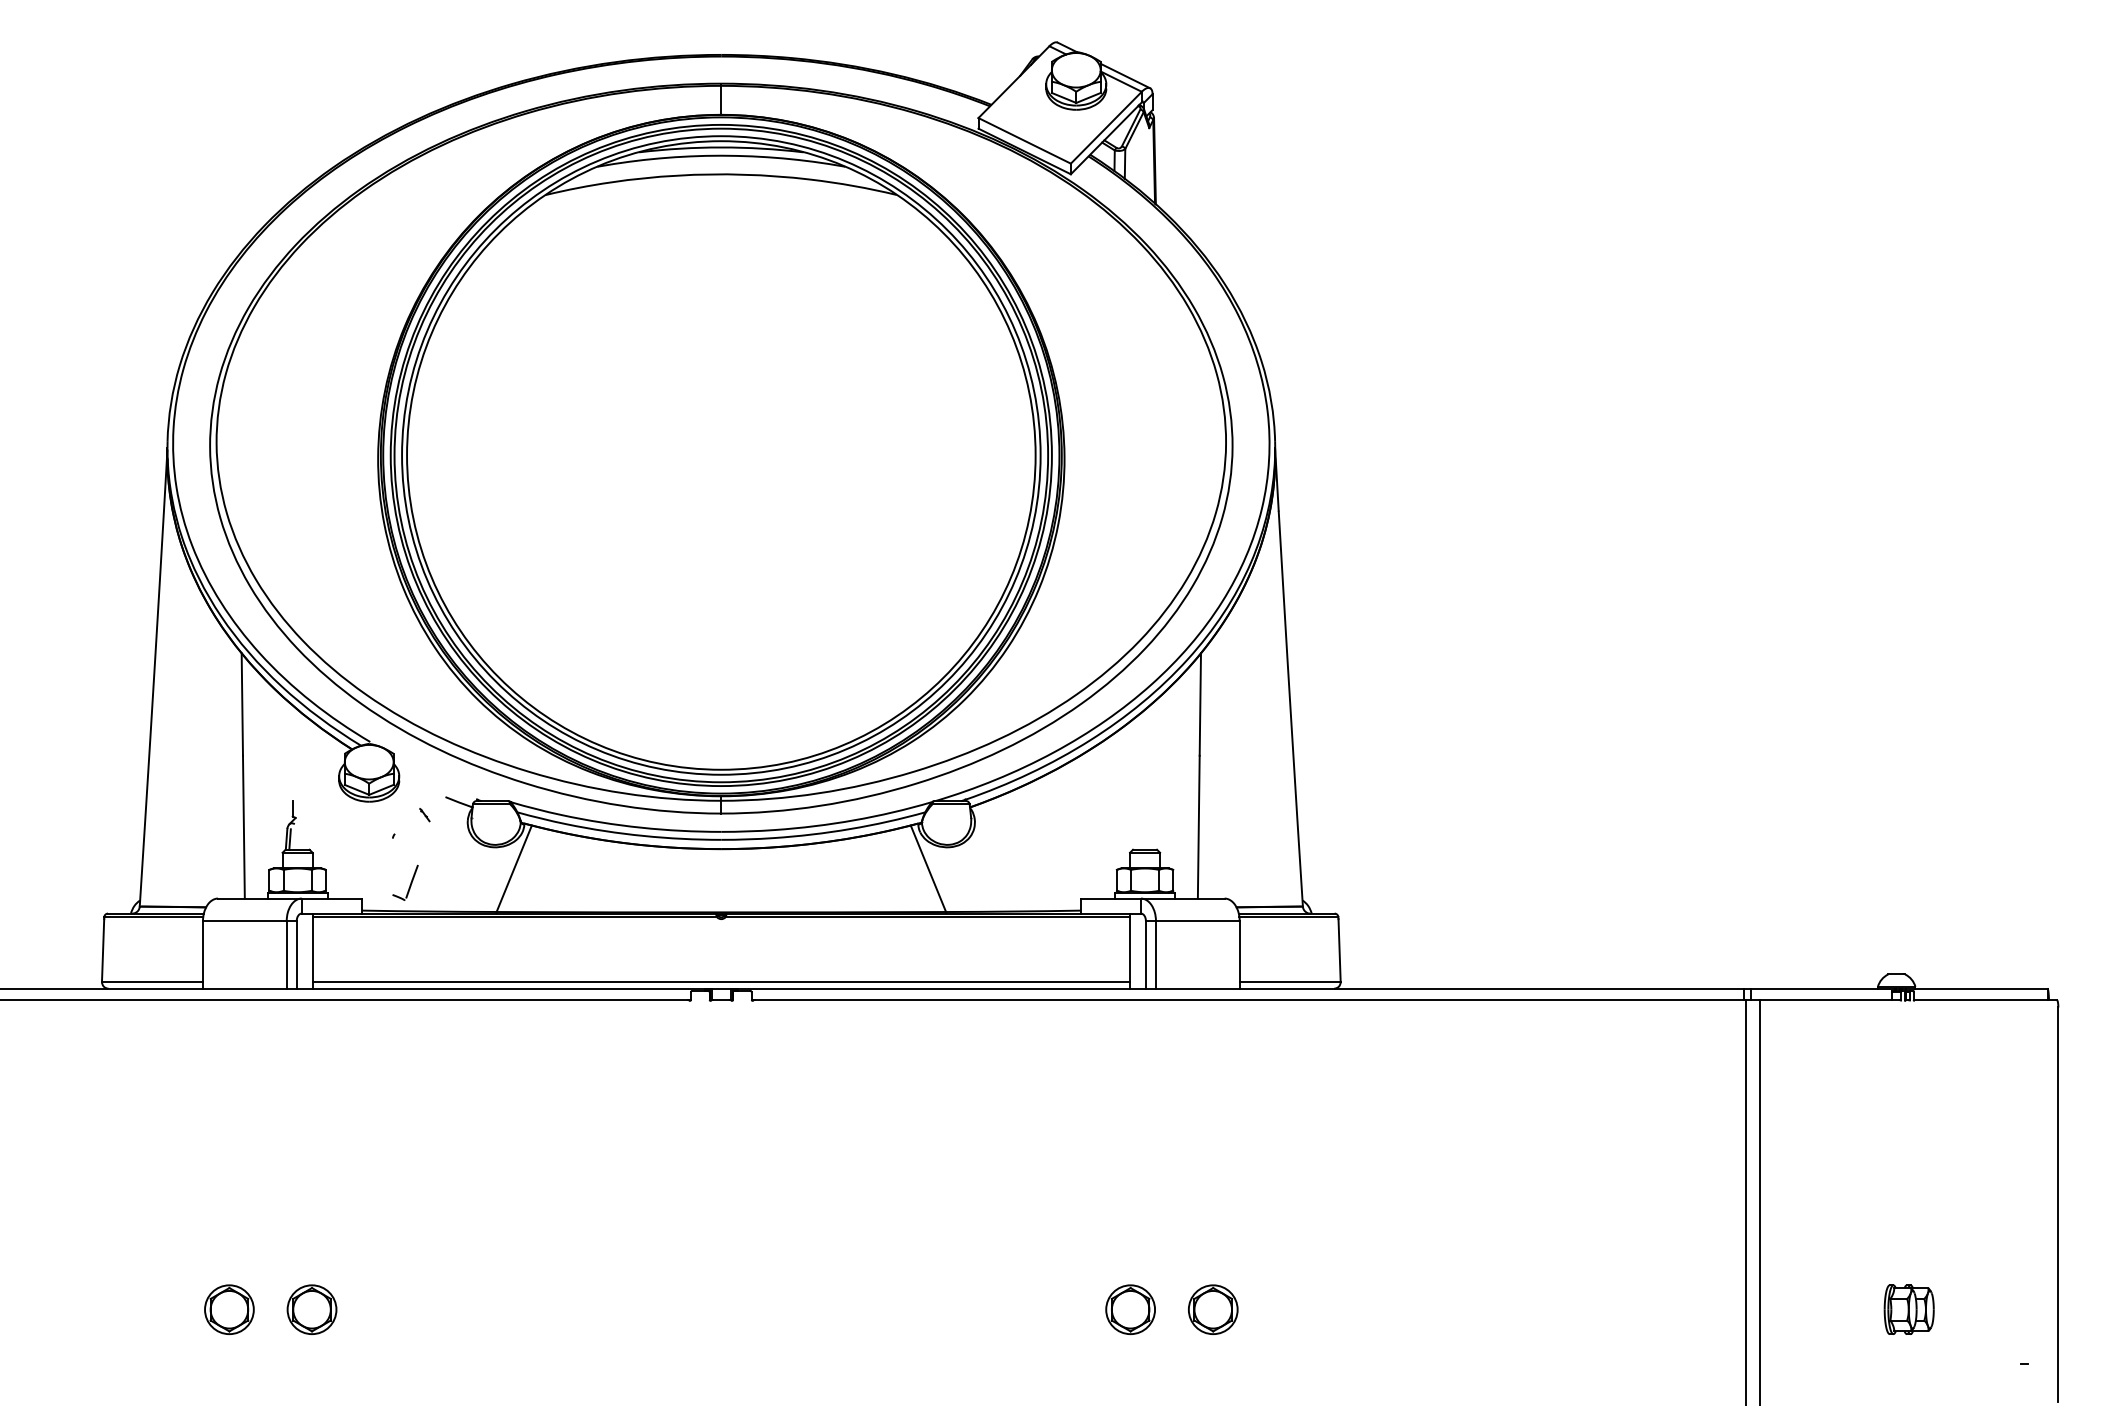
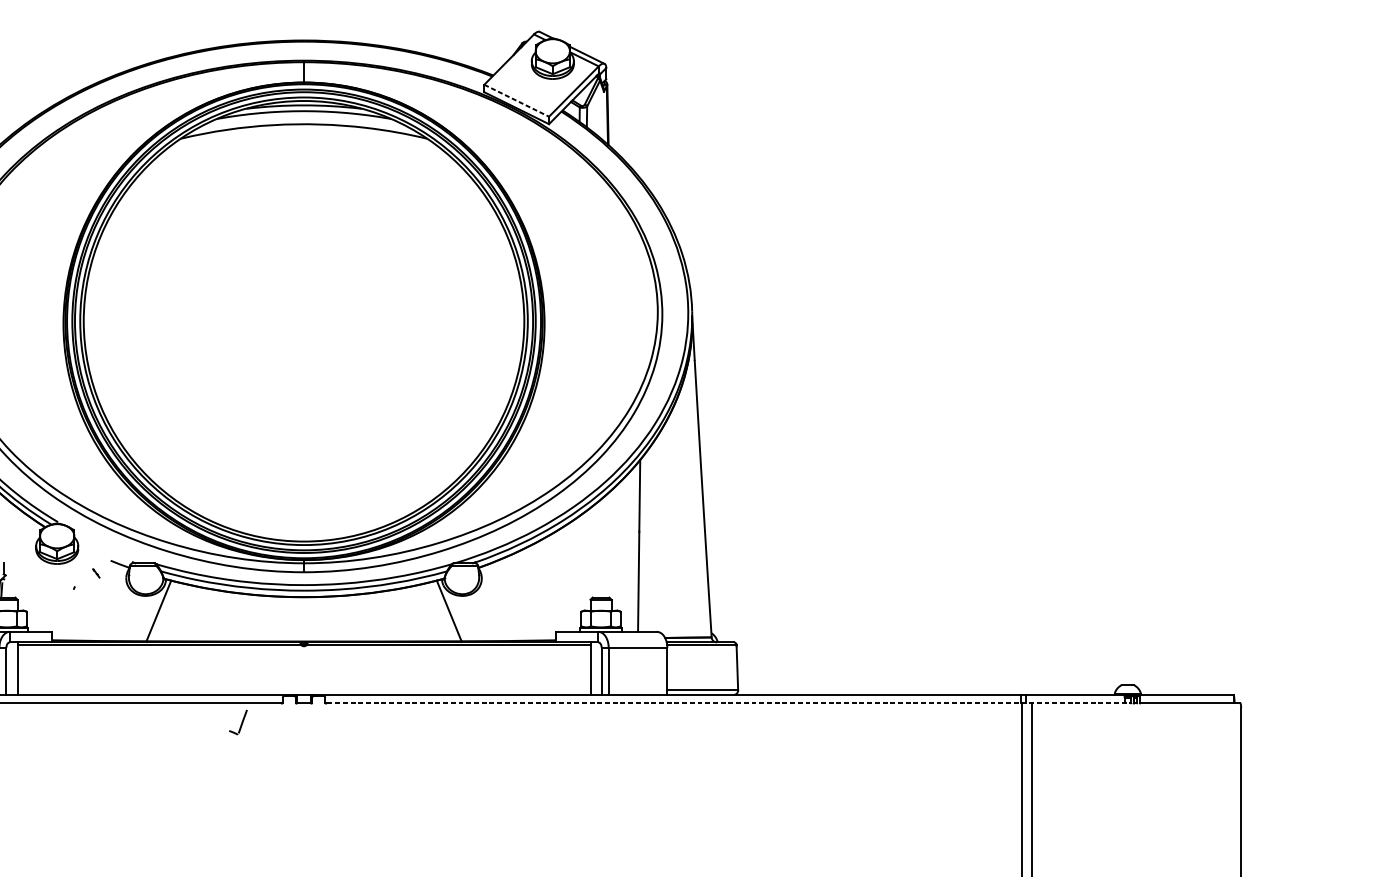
line: (1024, 140) -> (516, 100), solid -> dashed
part: (405, 882) -> (238, 722), moved
line: (721, 981) -> (304, 689), removed
line: (1327, 999) -> (728, 702), solid -> dashed

